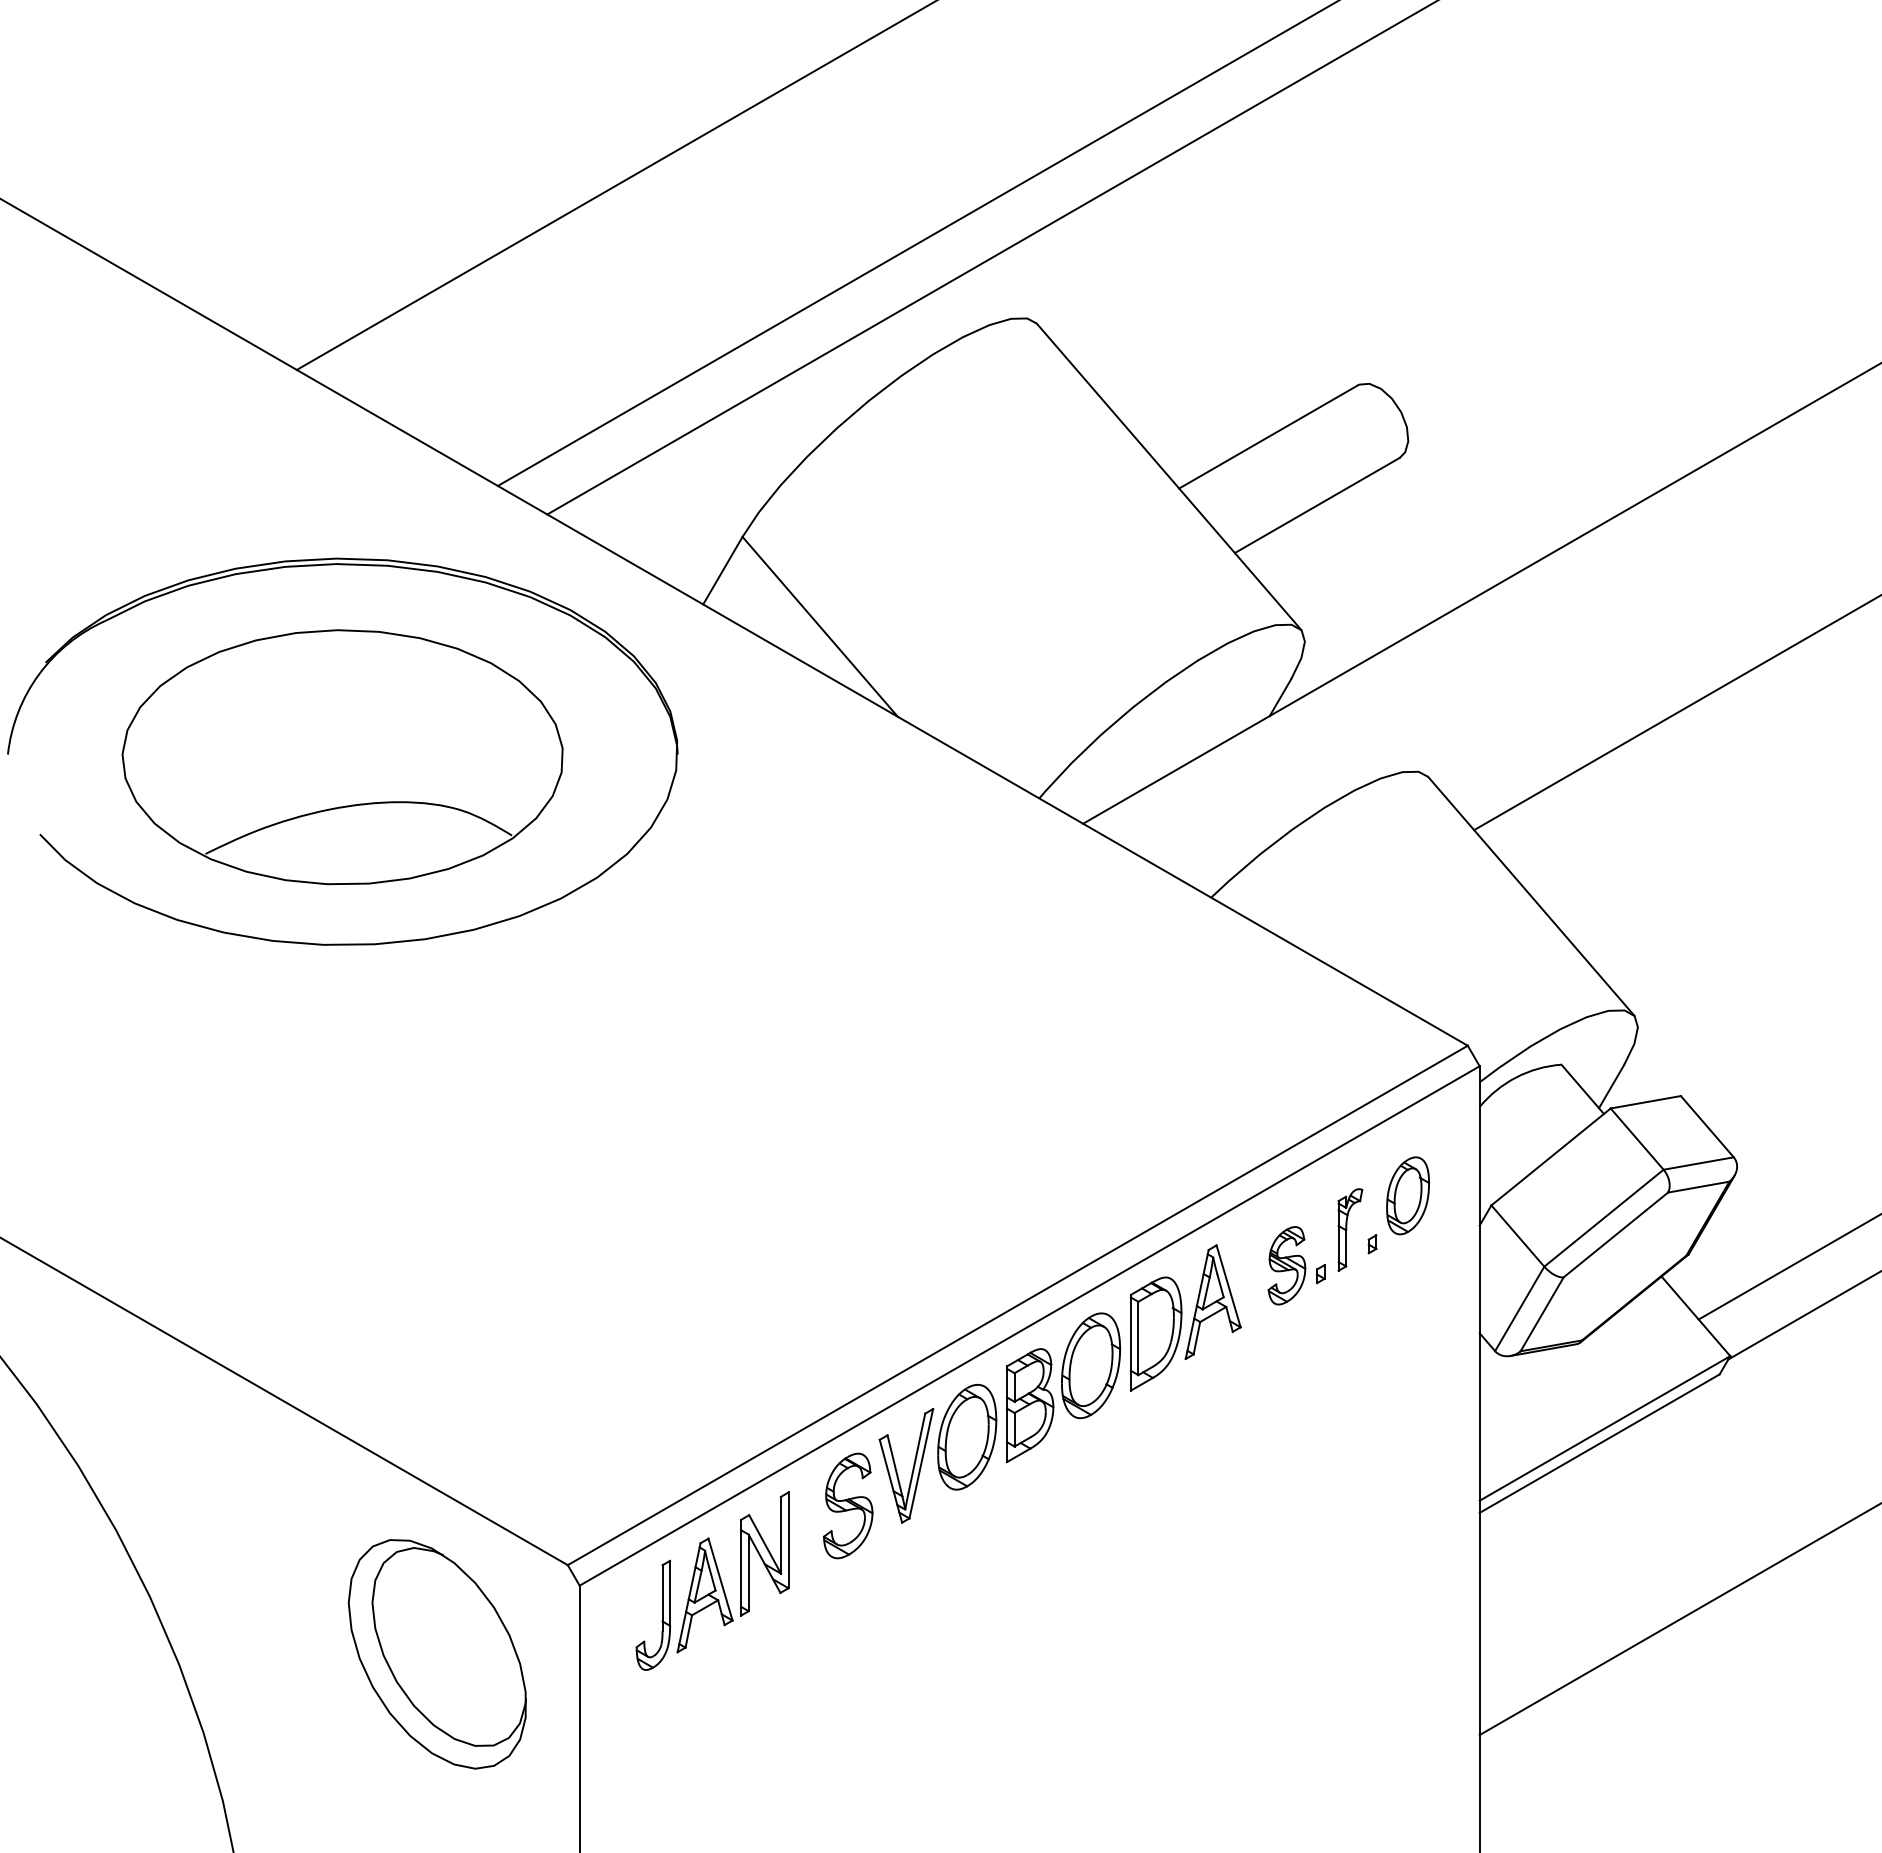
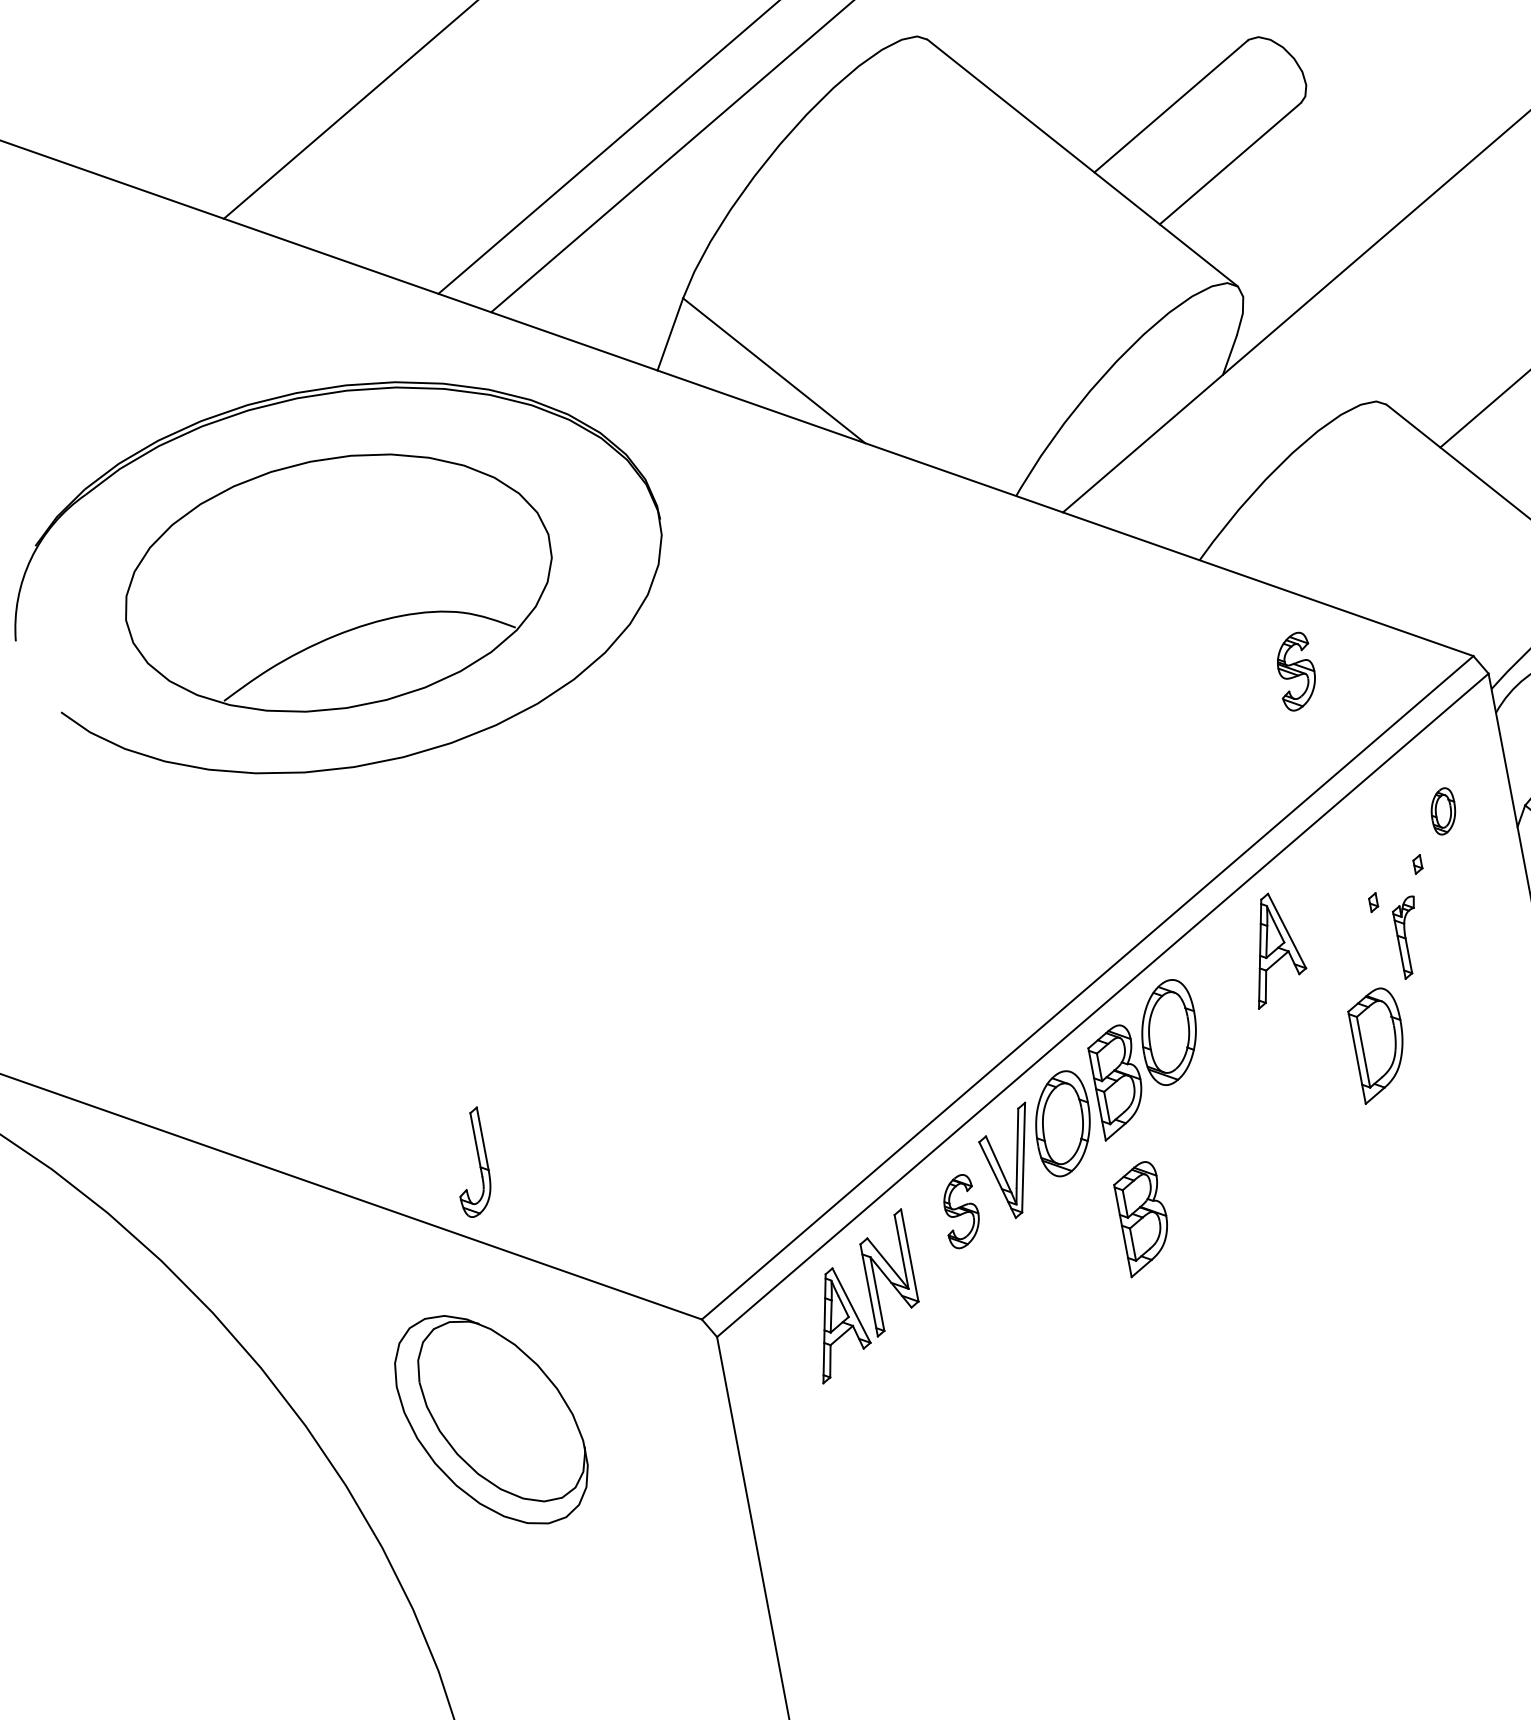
part: (1408, 1195) -> (1443, 810), size x0.6
part: (1350, 1229) -> (1409, 936), moved
part: (1286, 1265) -> (1295, 671), moved
part: (1155, 1333) -> (1379, 1044), moved
part: (848, 1505) -> (961, 1211), size x0.7
part: (1030, 1547) -> (1143, 1218), added
part: (662, 1614) -> (479, 1160), moved
part: (436, 1654) -> (490, 1420), moved

